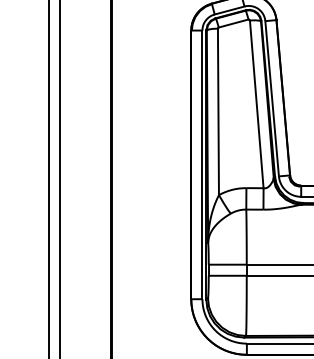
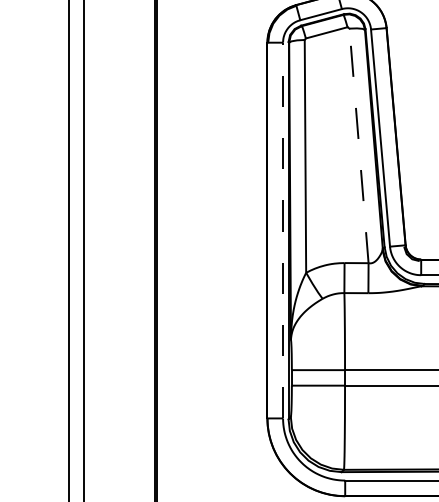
line: (257, 104) -> (359, 145), solid -> dashed
line: (202, 164) -> (283, 230), solid -> dashed

